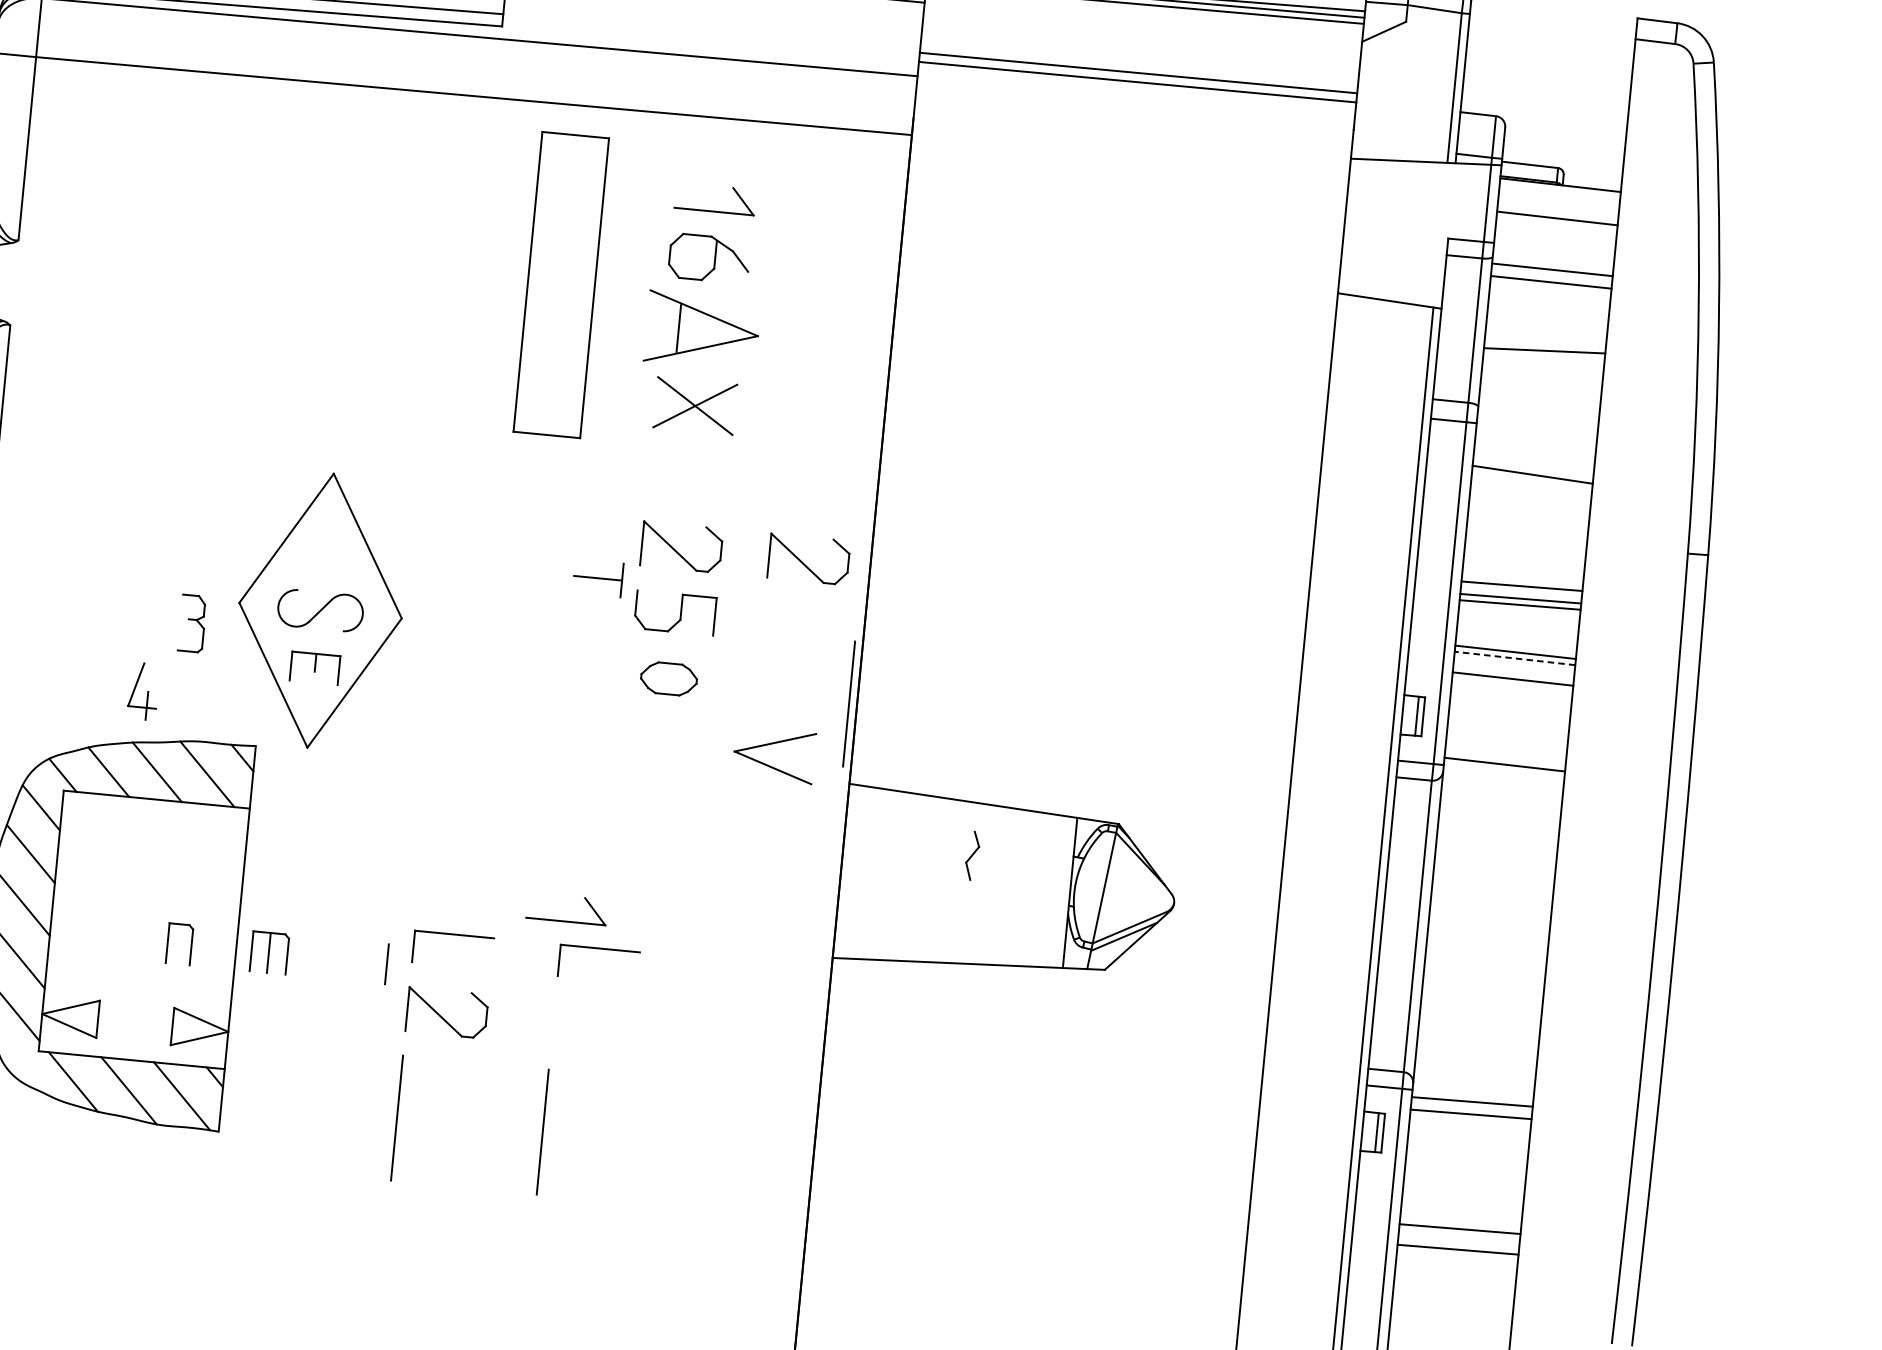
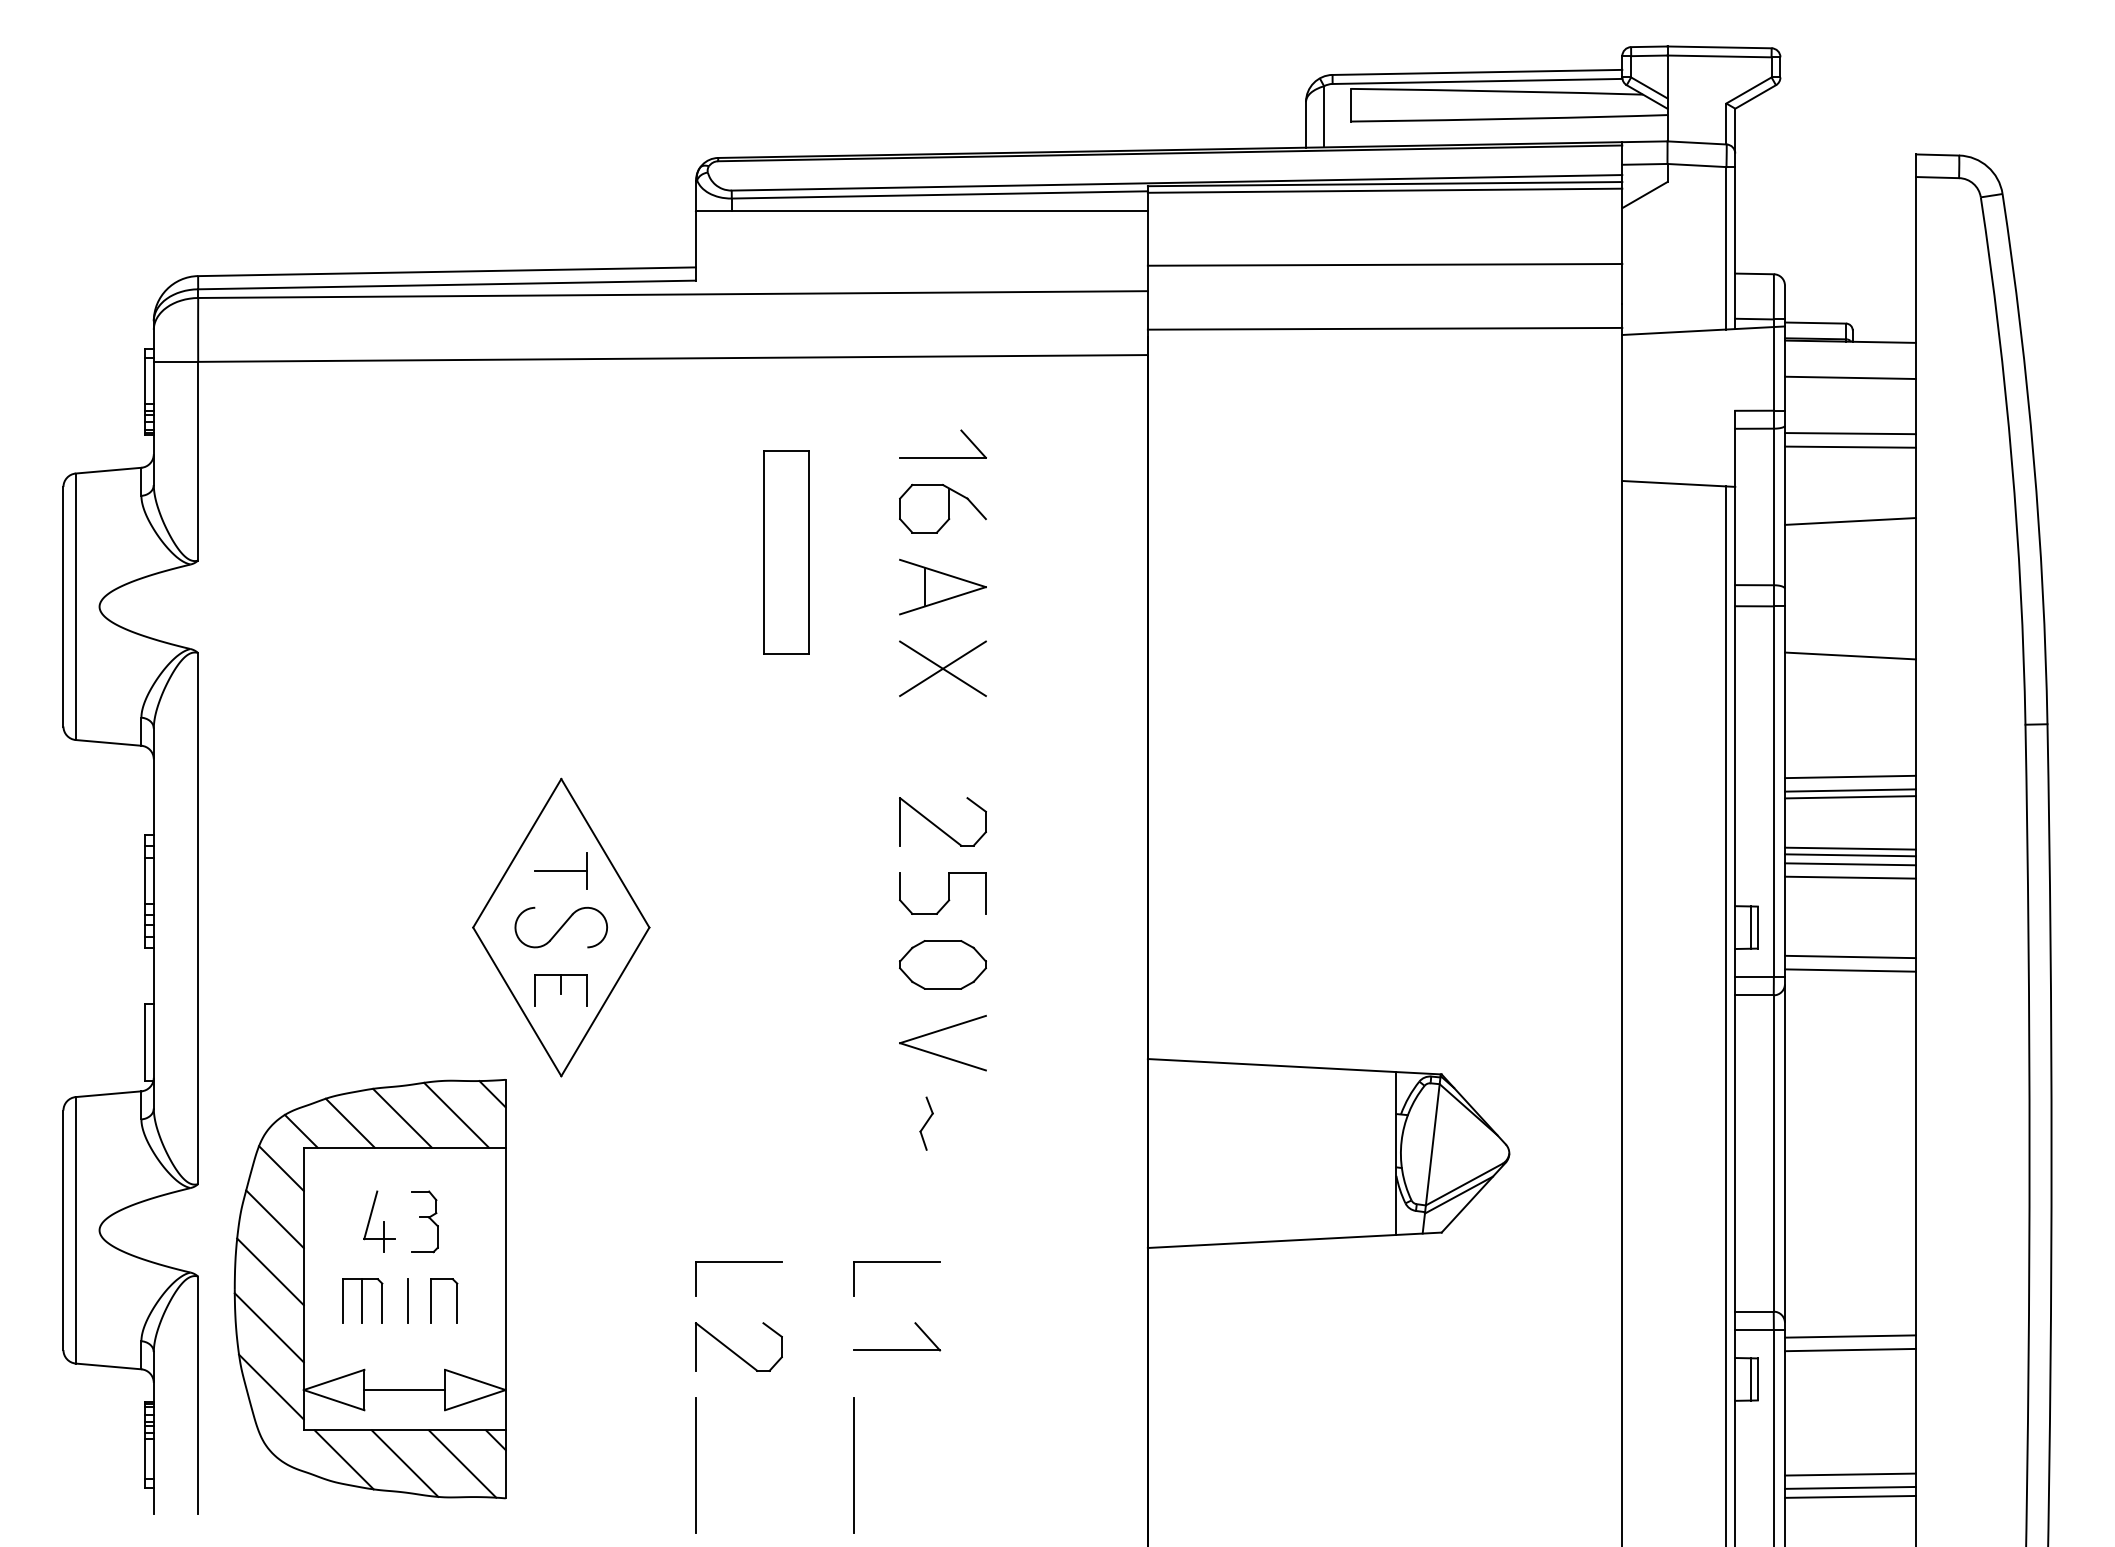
line: (1137, 81) -> (1384, 328), moved
part: (561, 284) -> (786, 552), size x0.62
part: (702, 330) -> (942, 586), size x0.71
part: (804, 563) -> (1076, 826), removed
part: (597, 577) -> (560, 870), moved
part: (192, 623) -> (424, 1221), moved
line: (1515, 658) -> (1850, 855), dashed -> solid
line: (1514, 666) -> (1850, 864), added
part: (668, 678) -> (942, 964), size x1.43
part: (143, 691) -> (379, 1221), moved
line: (848, 704) -> (1138, 973), removed
line: (1506, 751) -> (1850, 956), added
part: (769, 765) -> (939, 1054), moved
part: (972, 855) -> (926, 1123), moved
part: (566, 920) -> (897, 1349), moved
part: (269, 952) -> (362, 1300), moved
line: (386, 963) -> (407, 1300), moved
line: (135, 1023) -> (404, 1390), added
line: (1458, 1241) -> (1850, 1487), added

